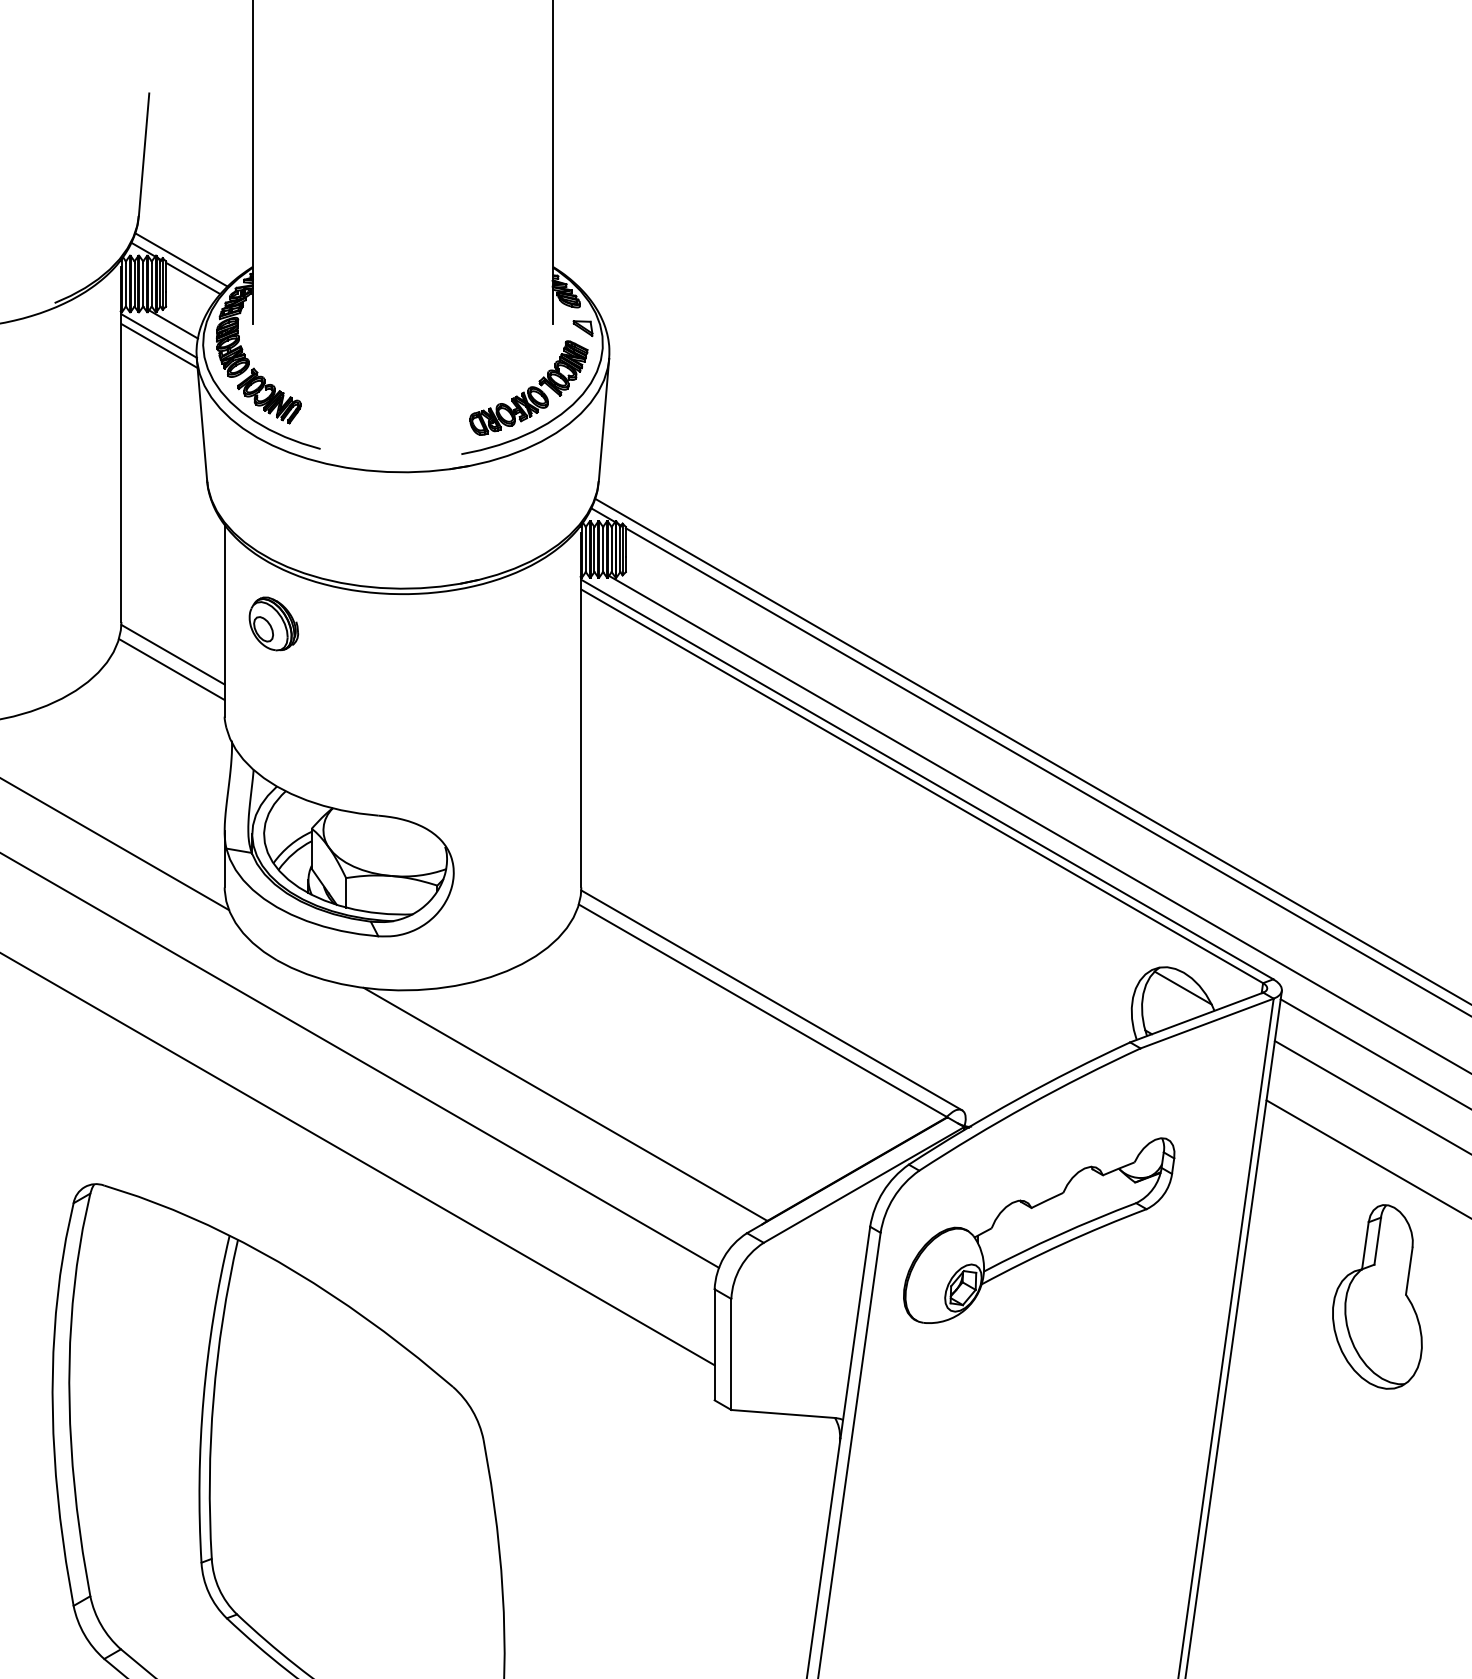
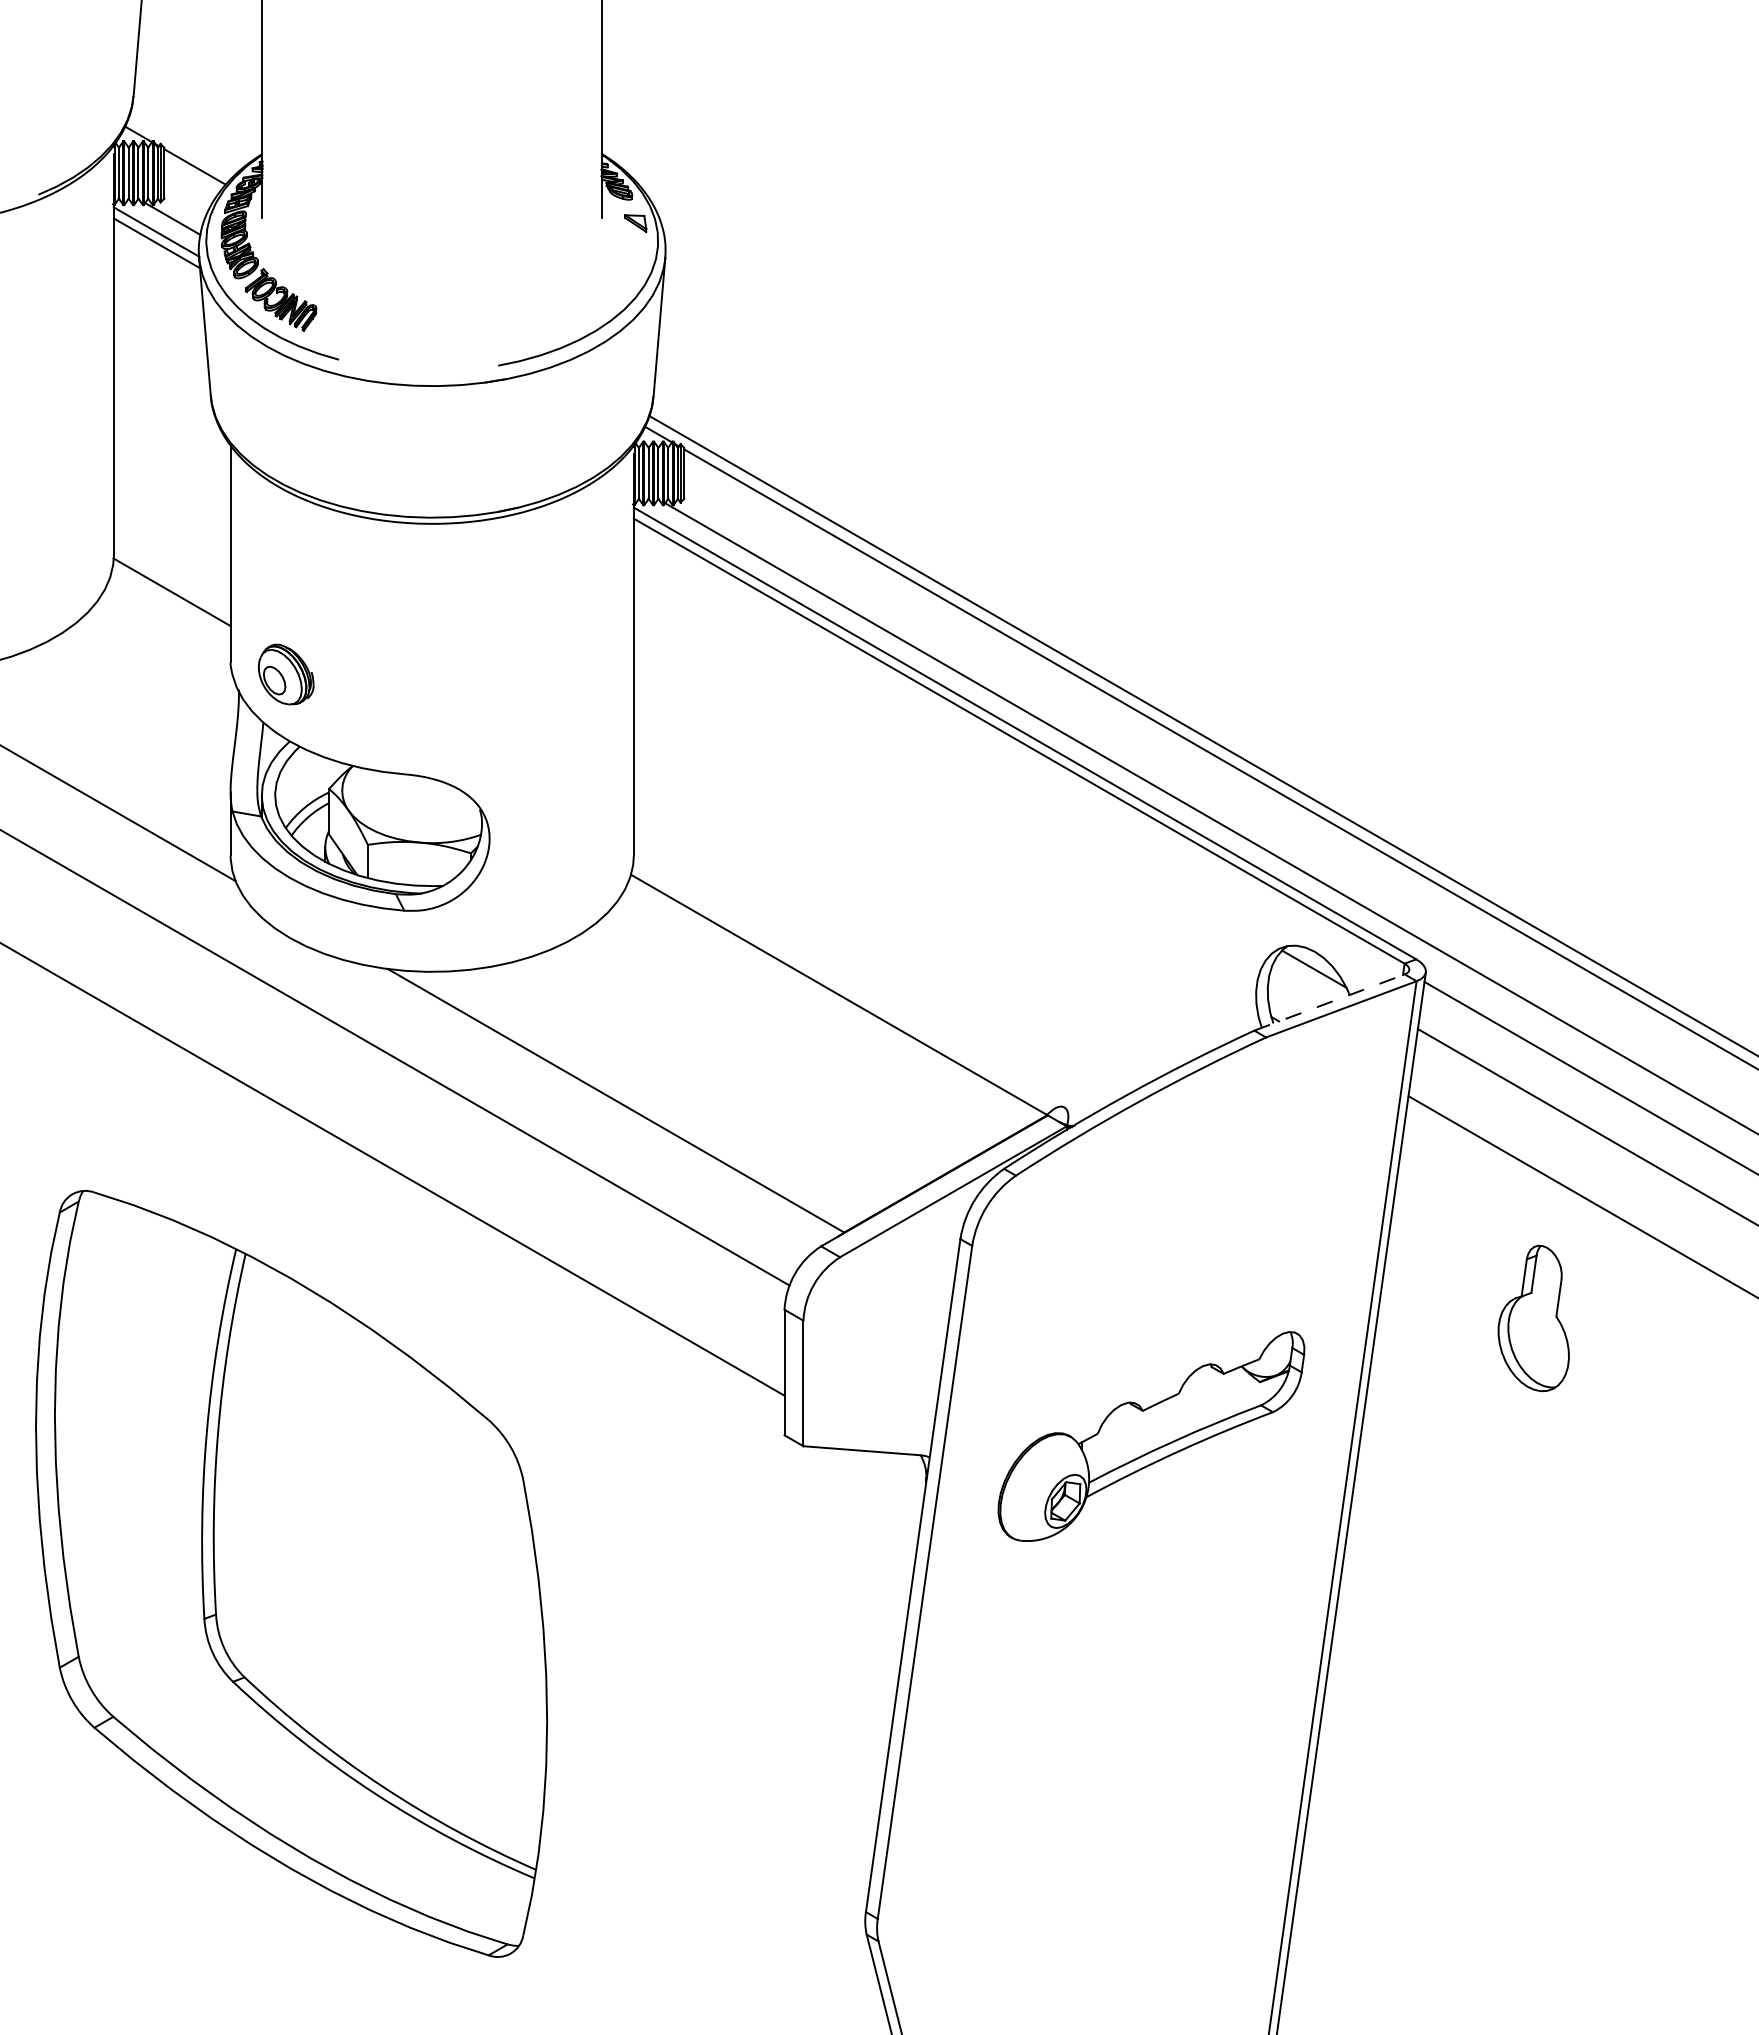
line: (181, 259) -> (181, 145), removed
part: (528, 387) -> (574, 290), removed
part: (274, 623) -> (286, 674), moved
line: (171, 669) -> (170, 608), removed
line: (771, 999) -> (848, 982), removed
line: (1197, 1017) -> (1330, 1002), solid -> dashed
part: (1039, 1230) -> (1151, 1436), moved
part: (1377, 1297) -> (1533, 1318), size x0.7

